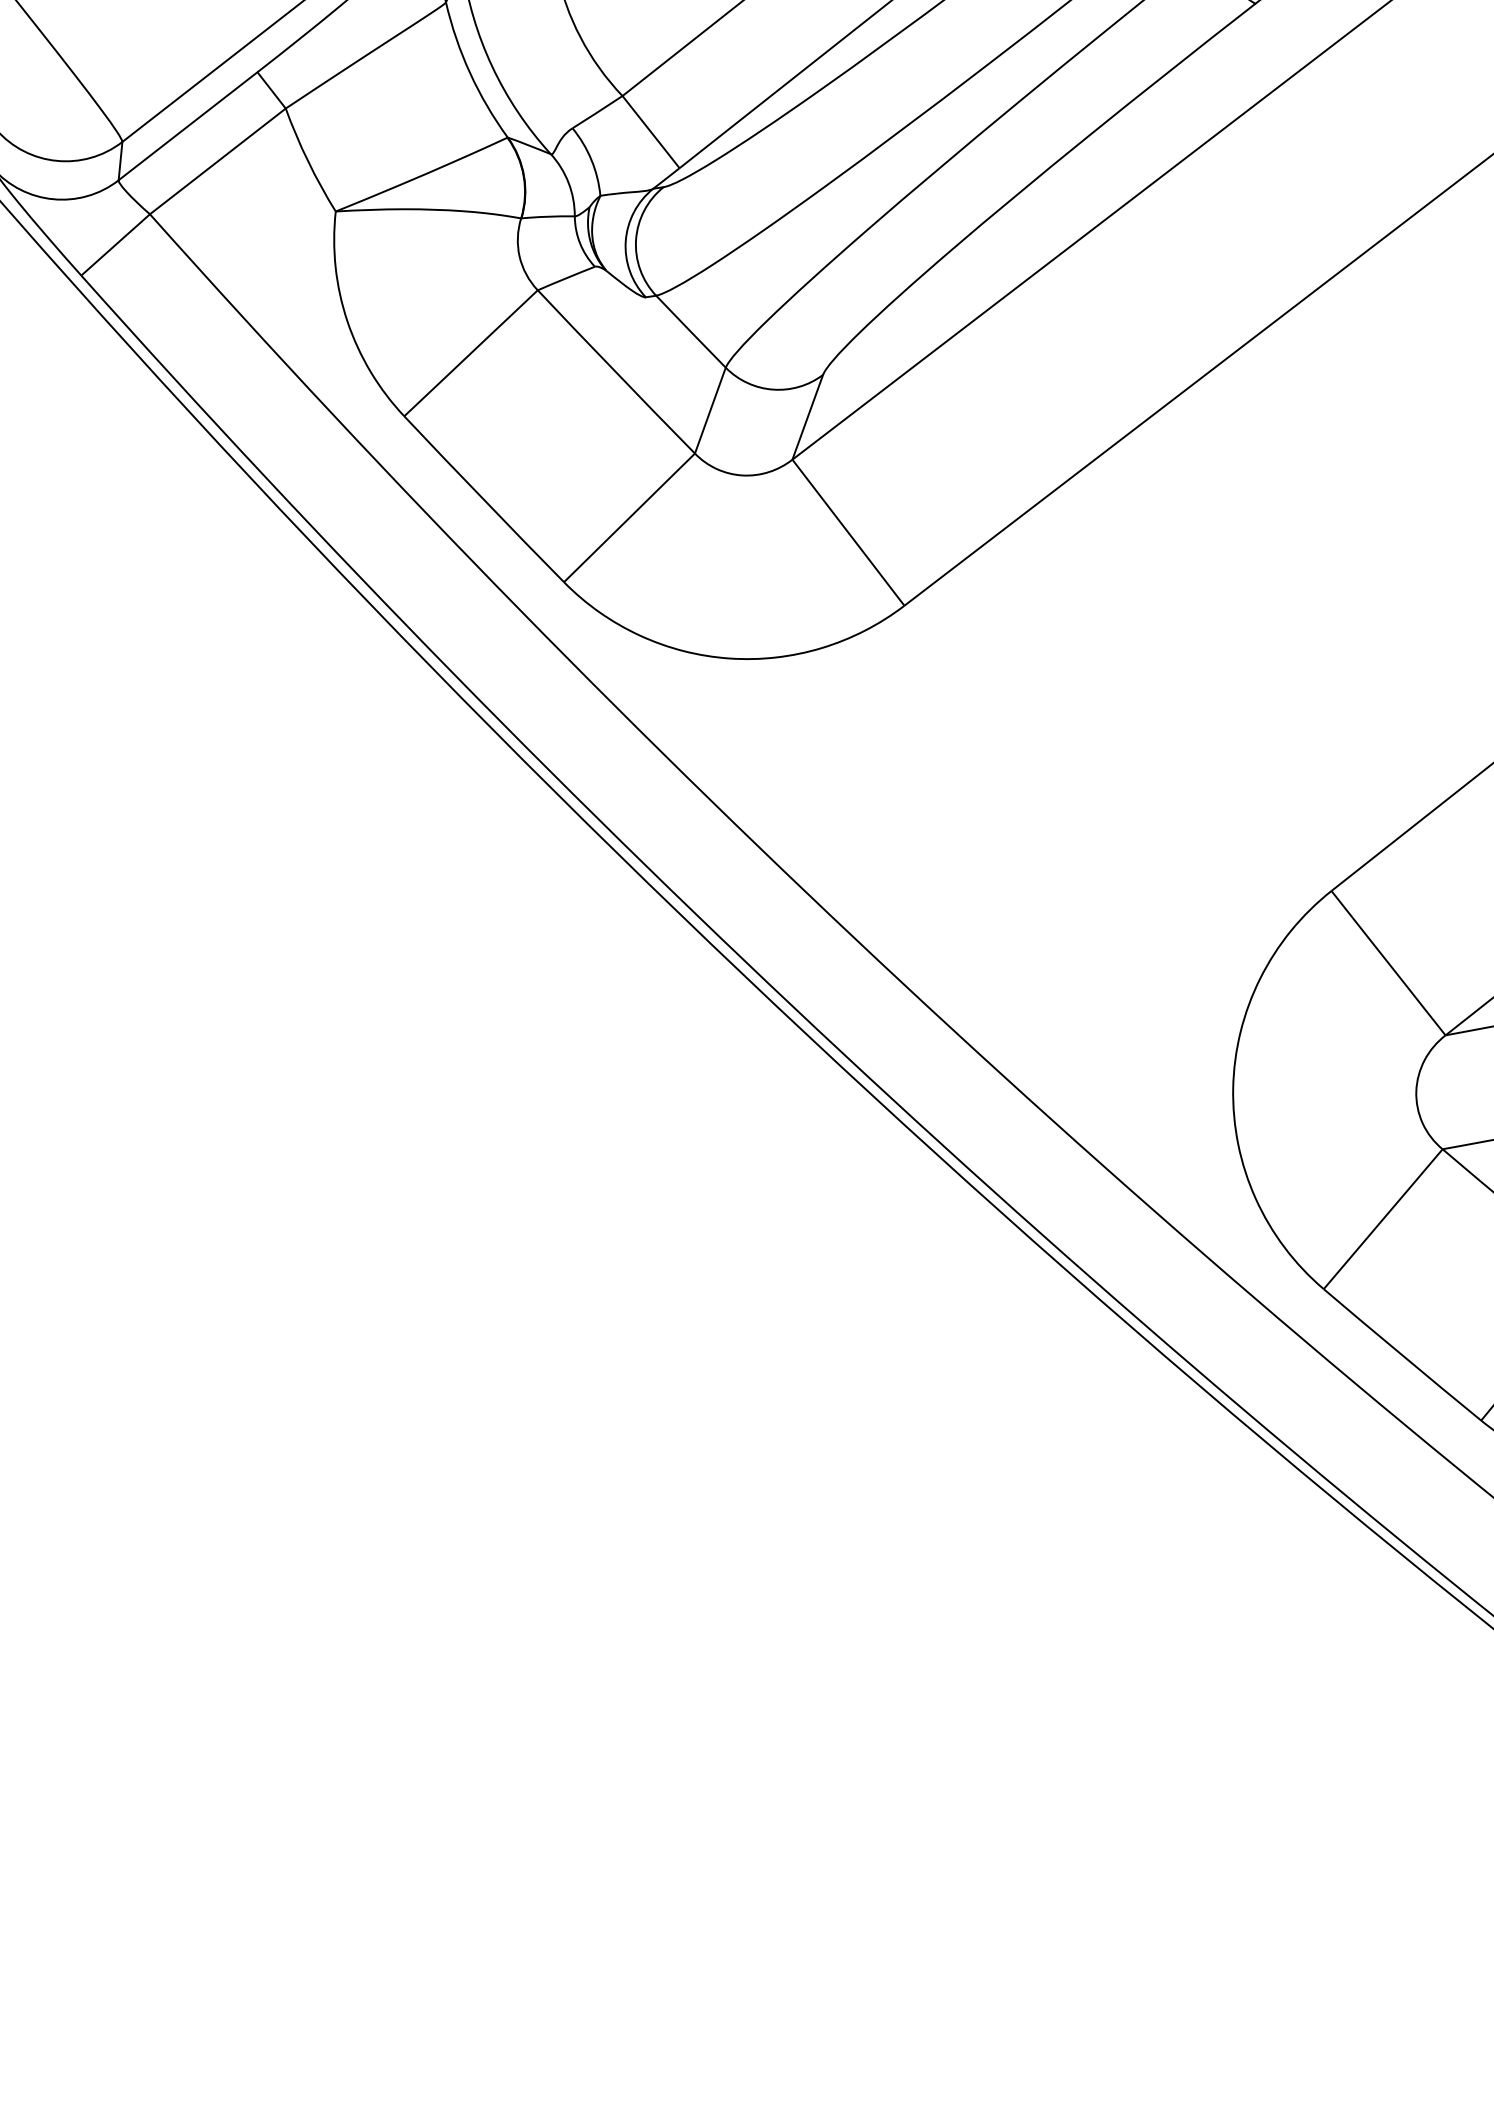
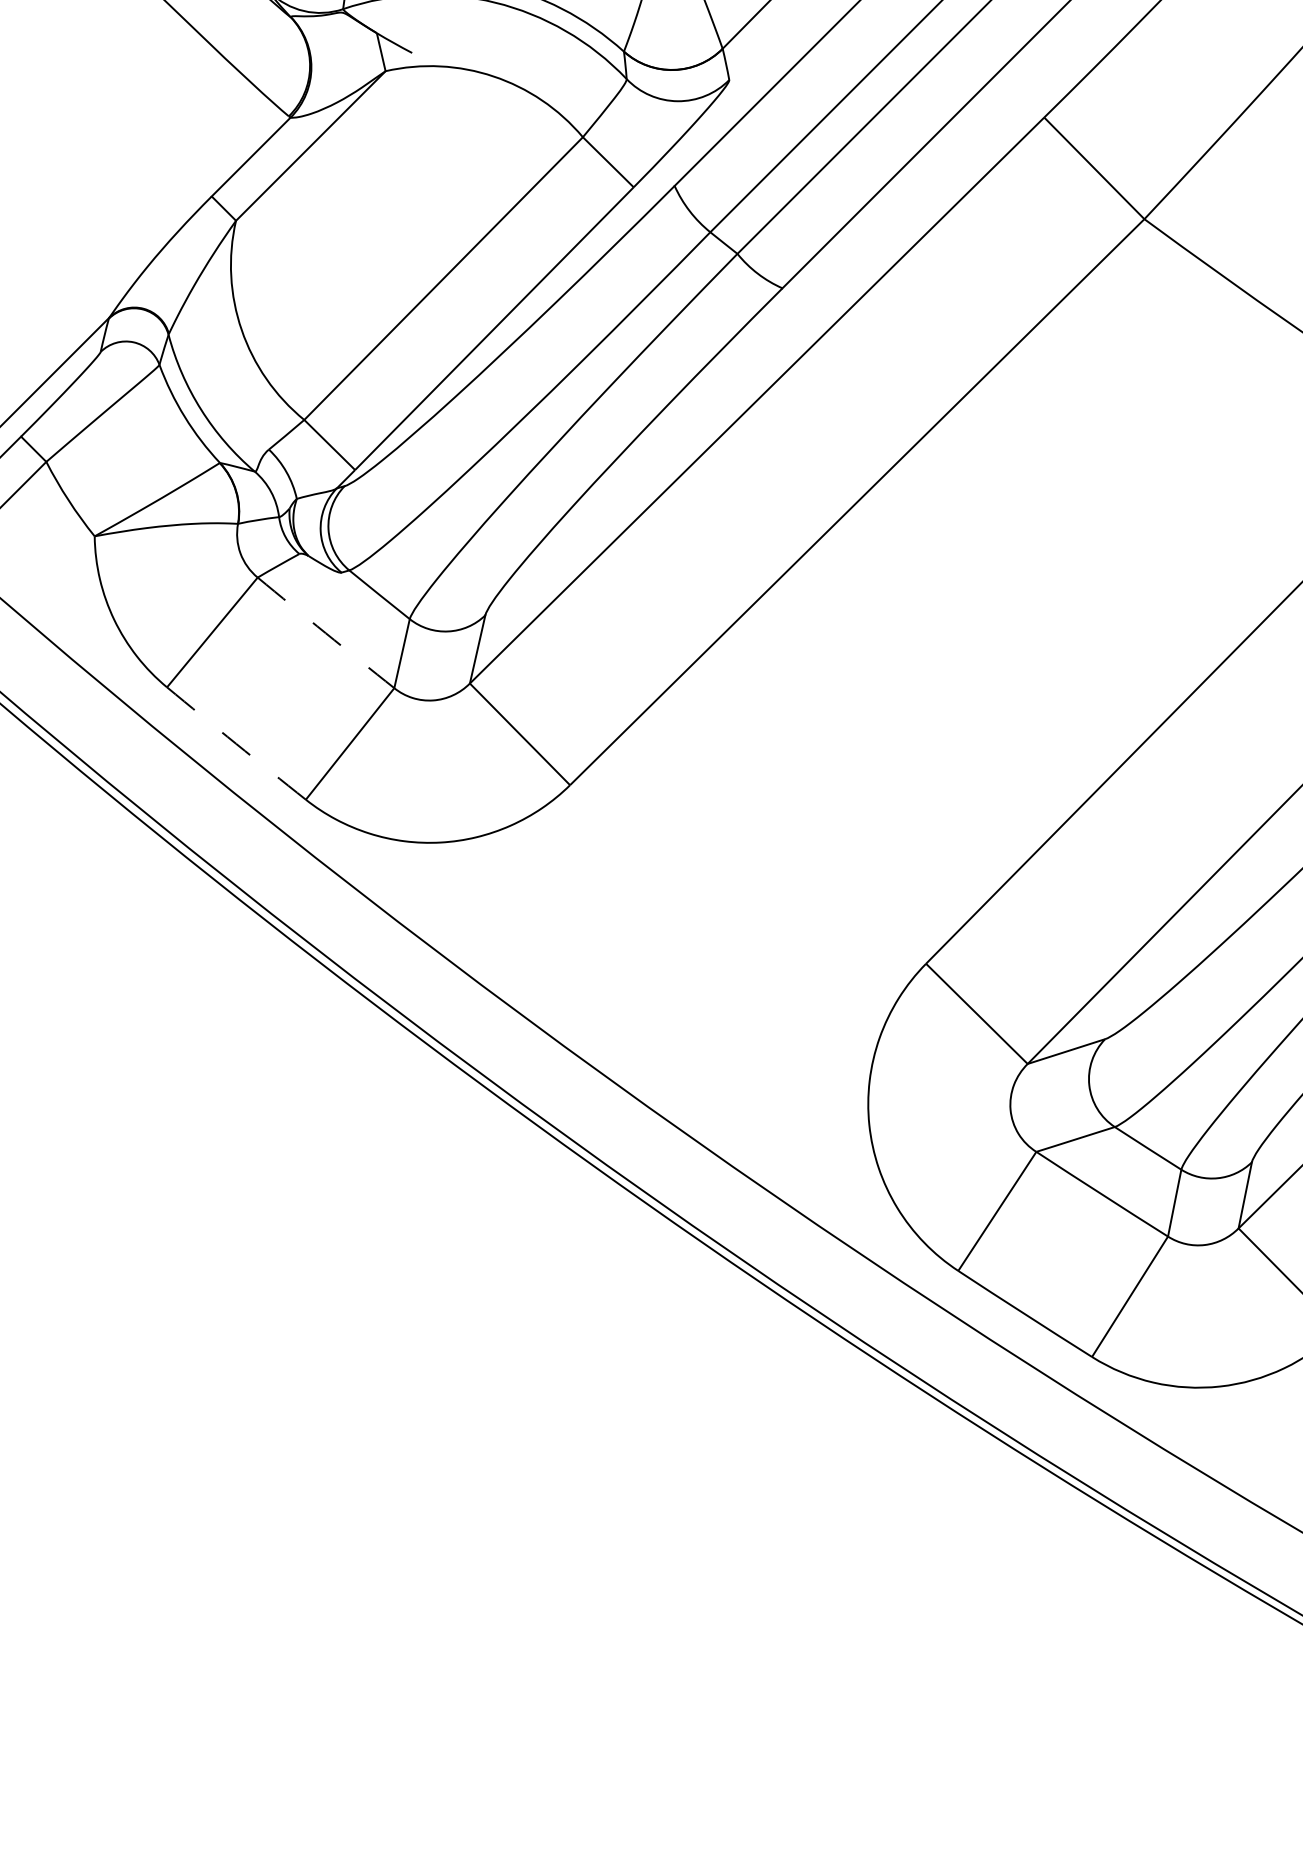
arc: (615, 372) -> (325, 633), solid -> dashed
arc: (484, 499) -> (236, 743), solid -> dashed

